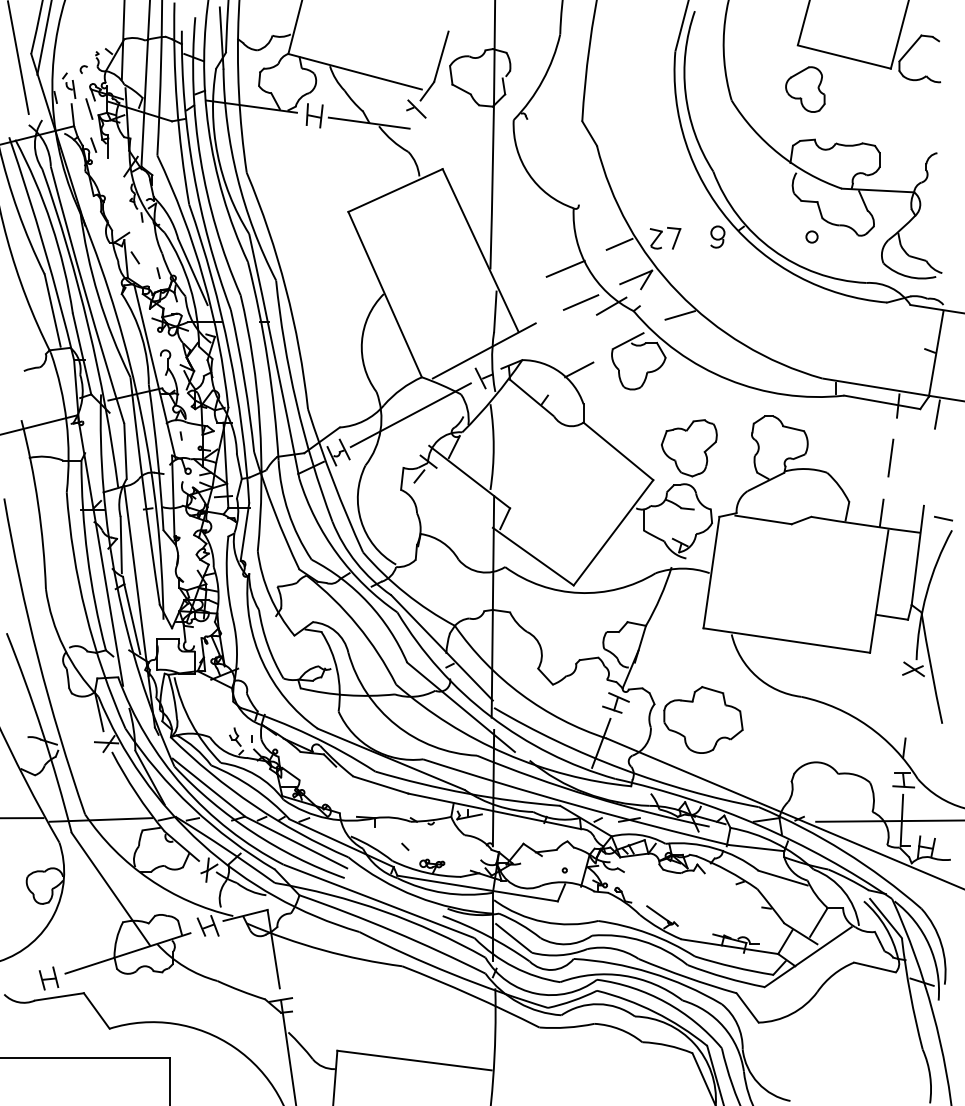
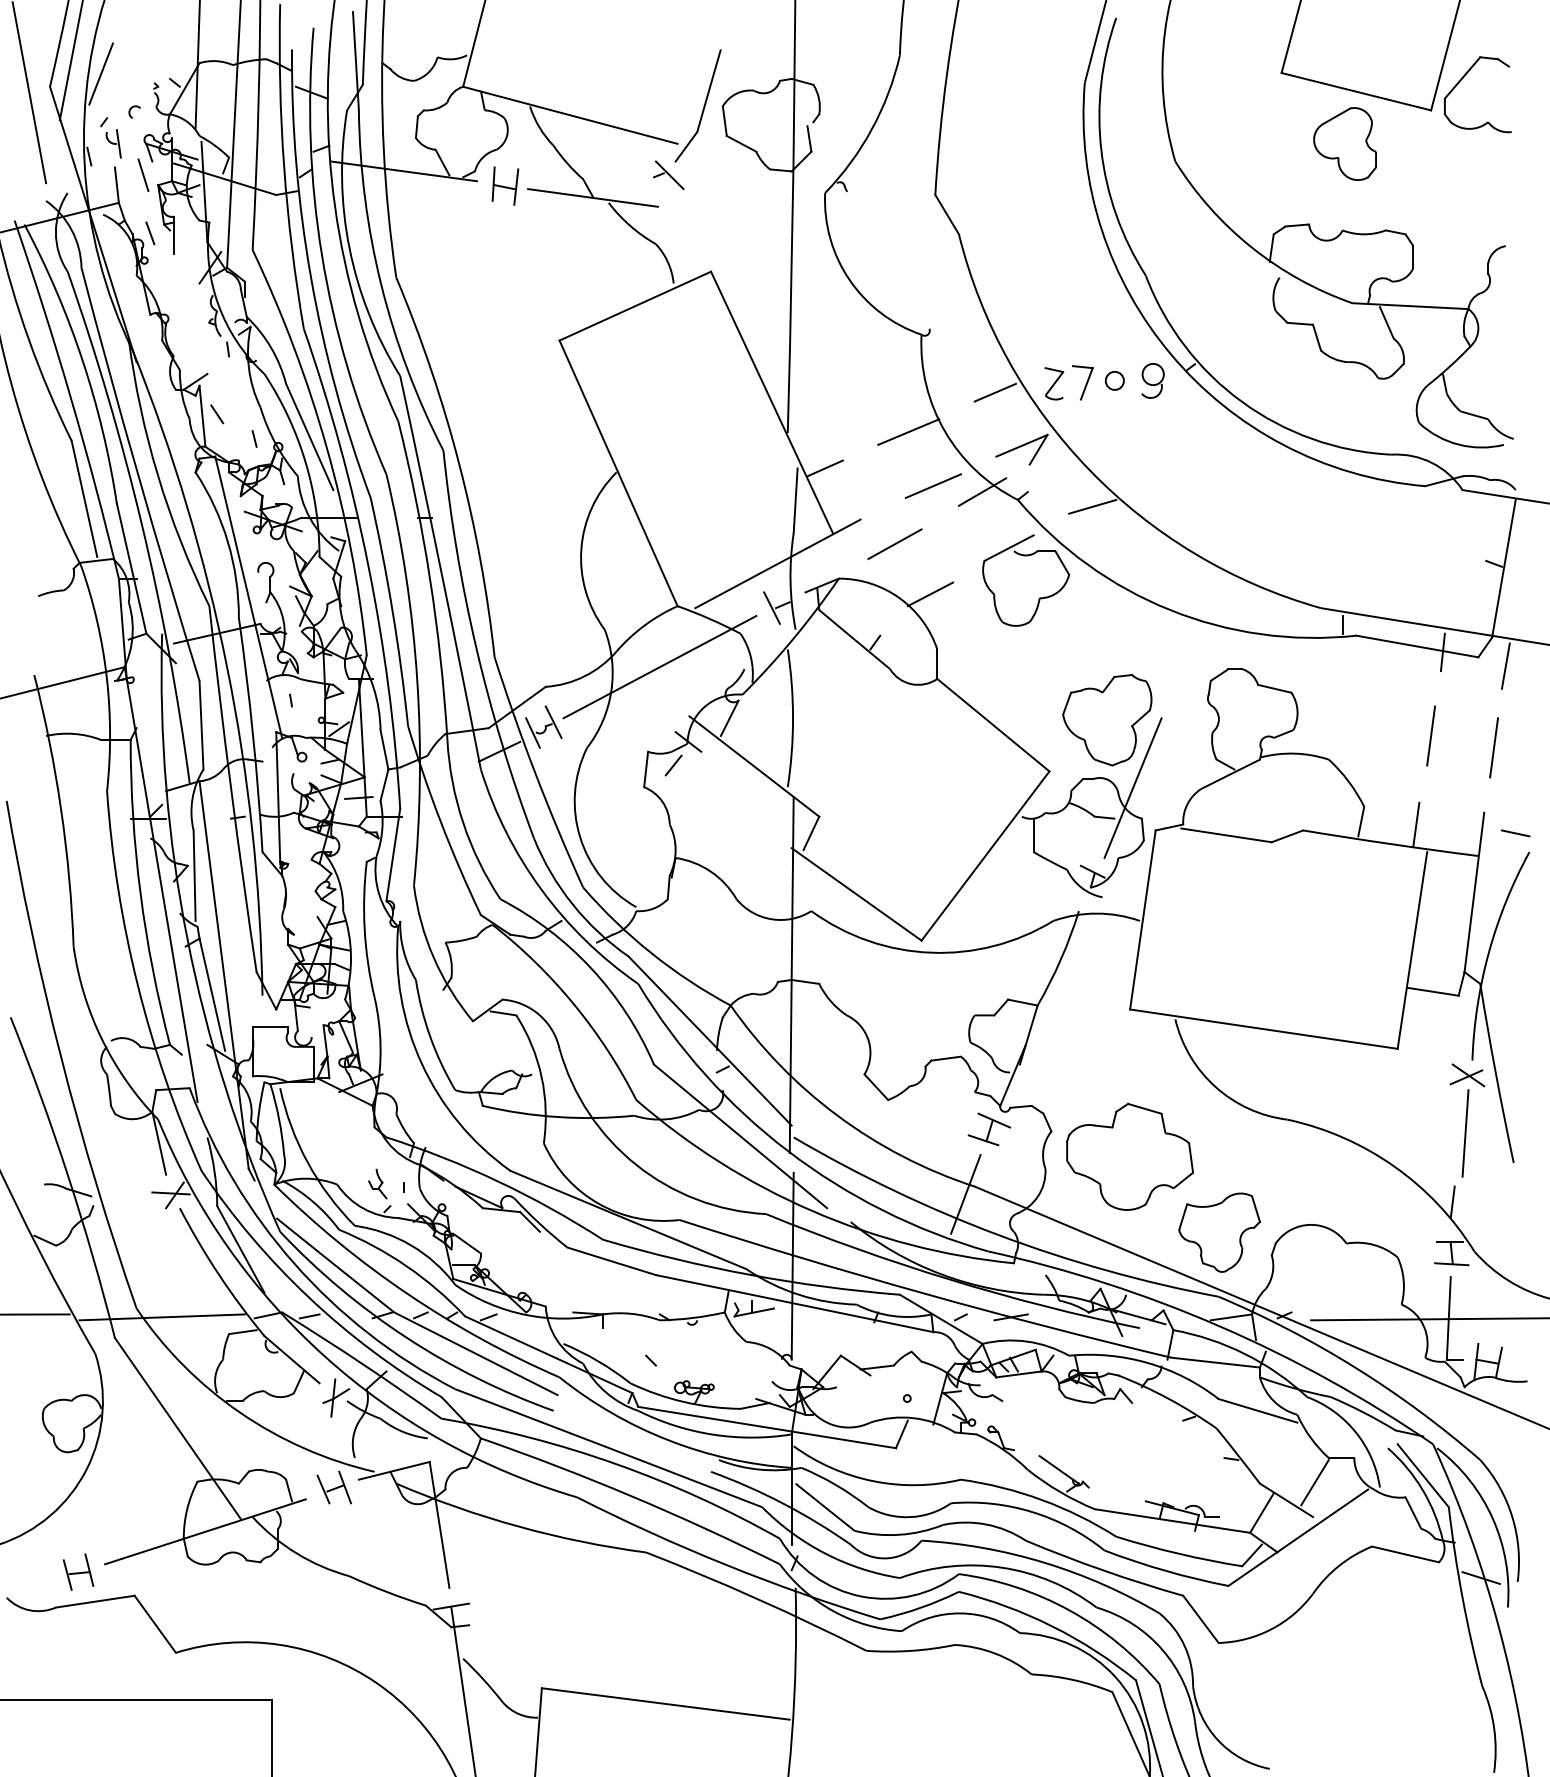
line: (62, 46) -> (100, 74), added
part: (805, 89) -> (1345, 143), moved
circle: (811, 236) -> (1113, 380), moved
line: (513, 291) -> (824, 468), added
line: (556, 338) -> (893, 543), added
line: (929, 465) -> (1493, 747), added
line: (705, 490) -> (1133, 788), added
line: (912, 705) -> (1465, 1133), added
part: (759, 767) -> (1220, 1233), added

